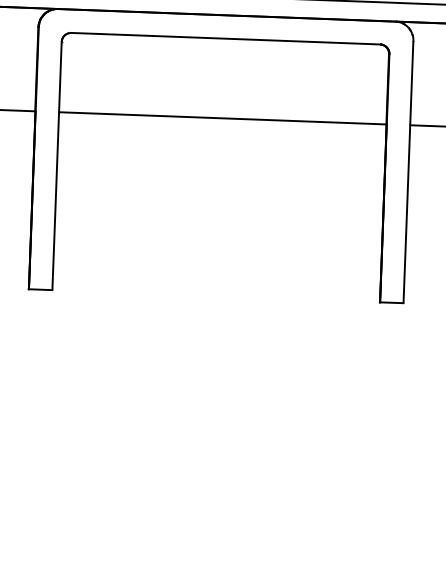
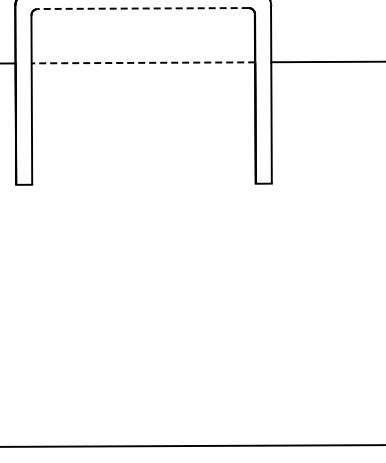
line: (224, 38) -> (142, 8), solid -> dashed
line: (222, 117) -> (143, 62), solid -> dashed

